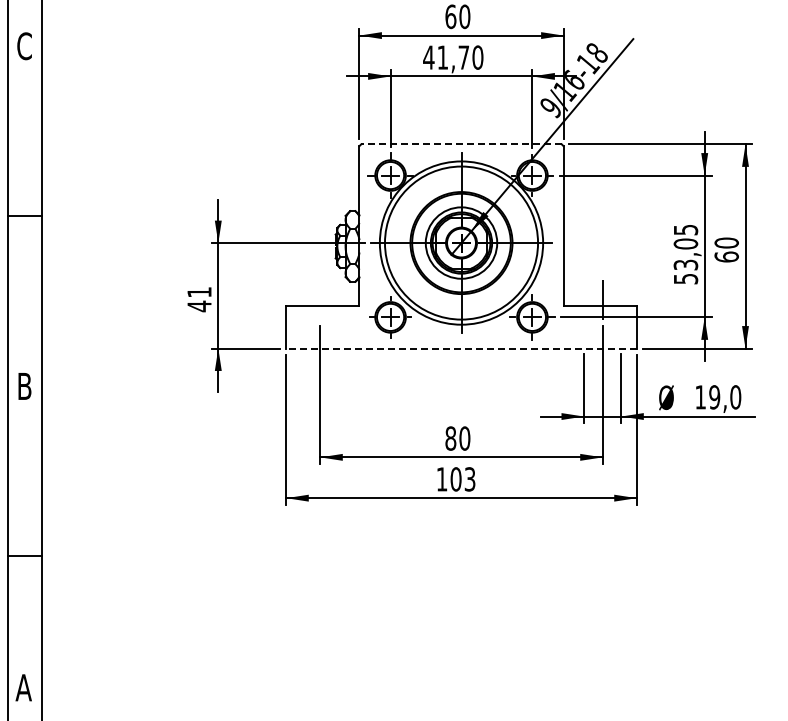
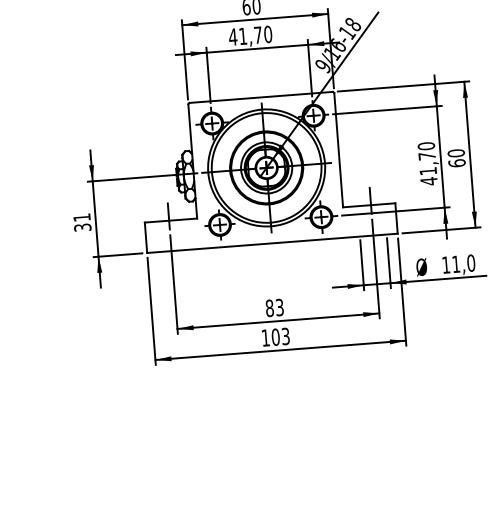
line: (461, 144) -> (261, 97), dashed -> solid
text: (685, 254) -> (427, 163), 53,05 -> 41,70
line: (320, 299) -> (168, 216), added
text: (199, 306) -> (82, 227), 41 -> 31
line: (461, 348) -> (272, 243), dashed -> solid
text: (714, 397) -> (456, 264), 19,0 -> 11,0
text: (464, 438) -> (279, 307), 80 -> 83

